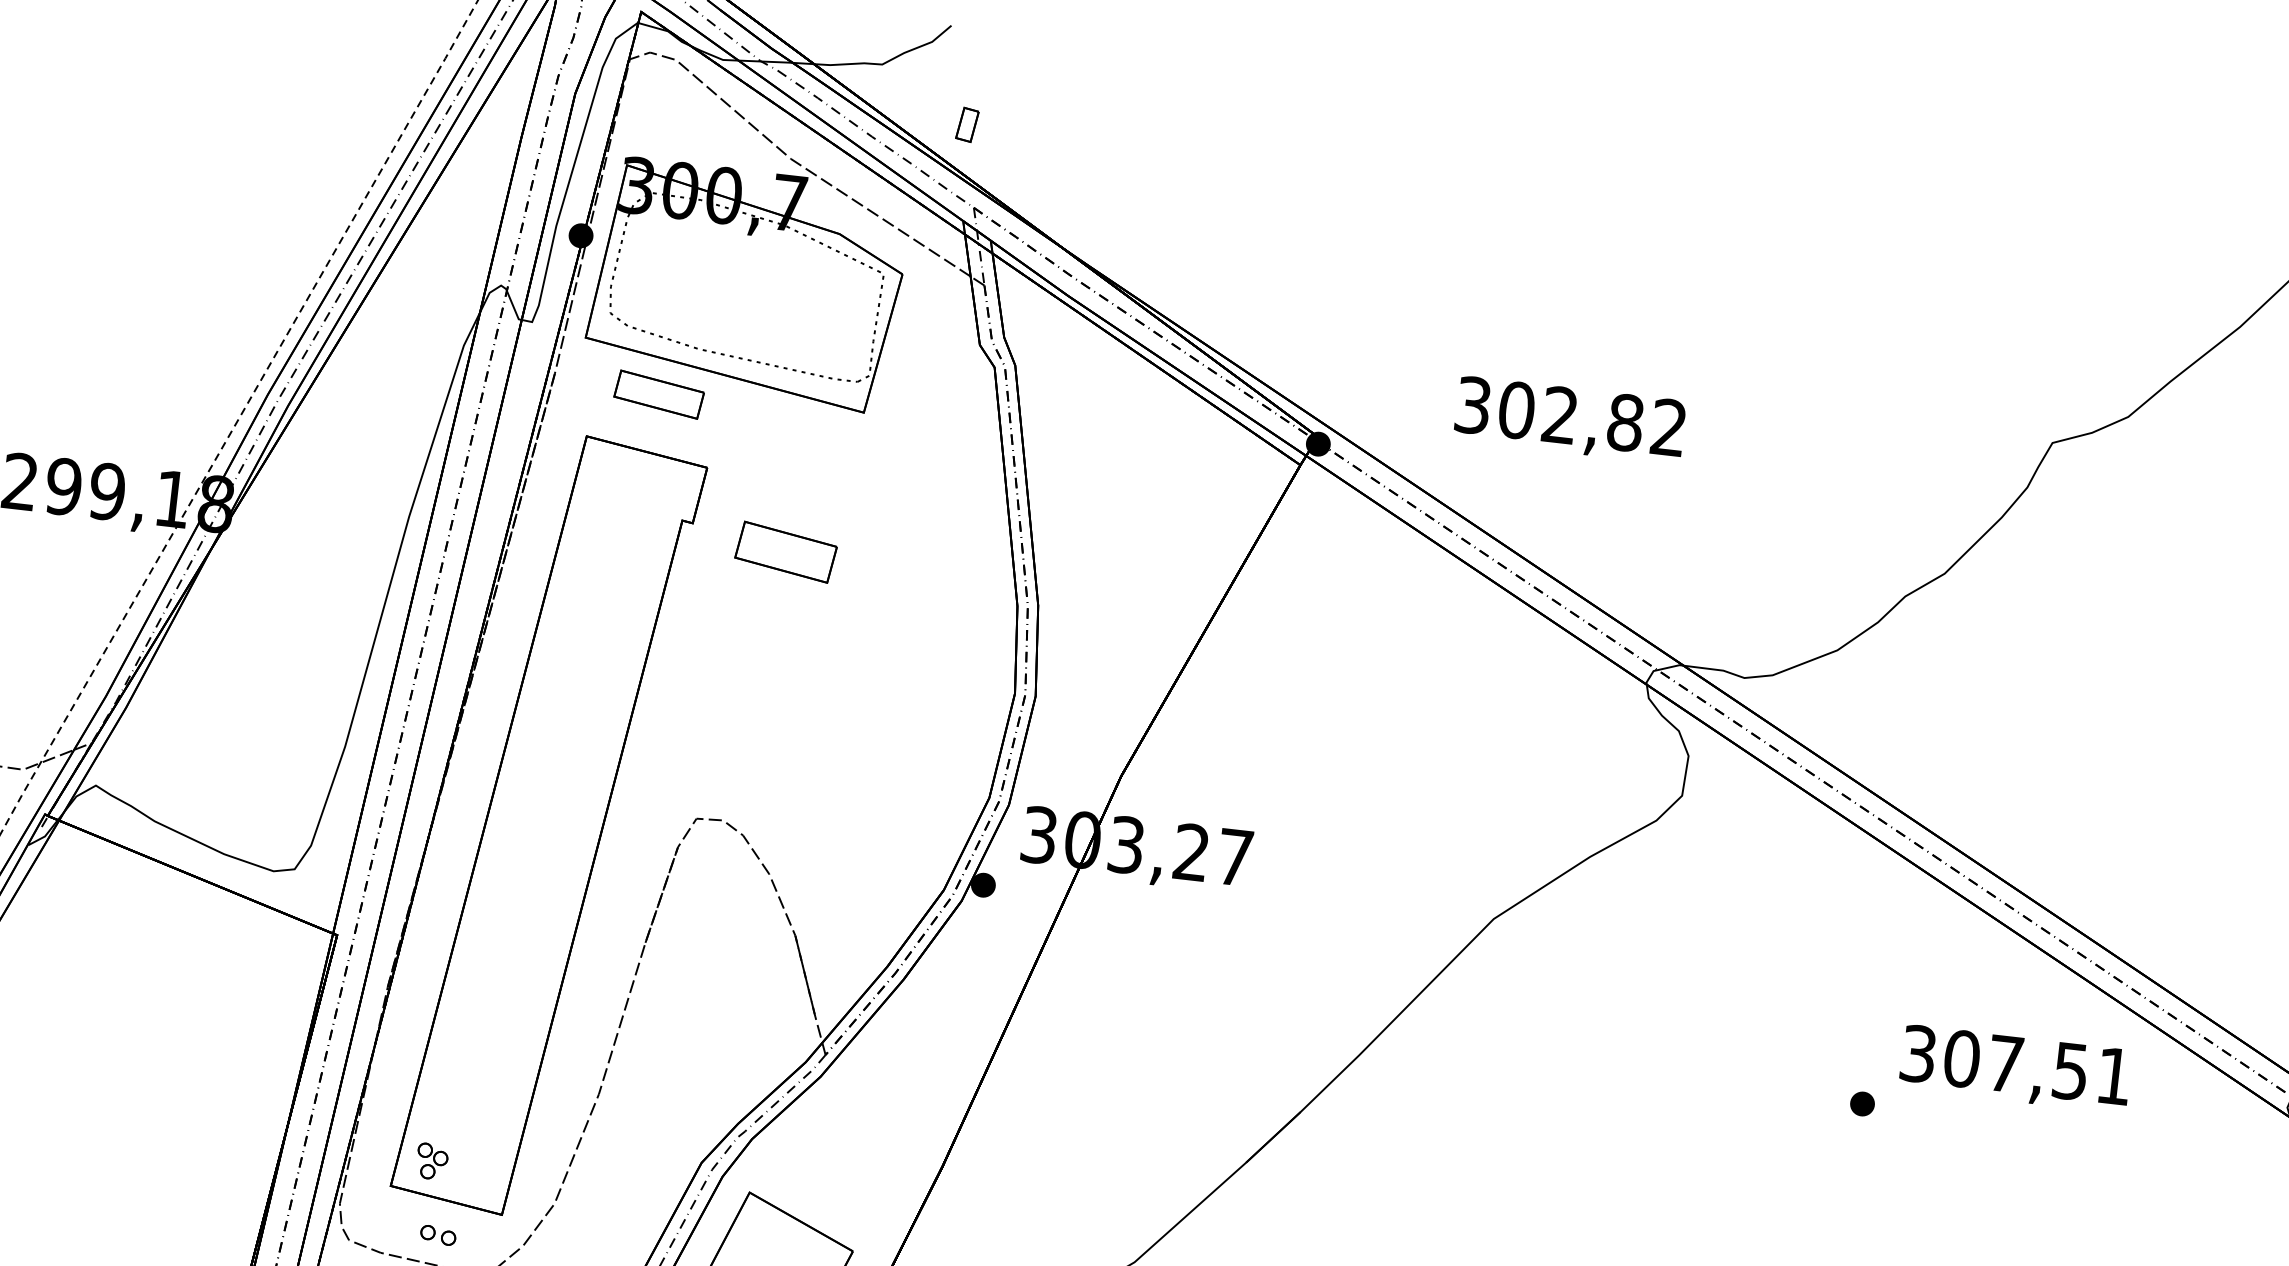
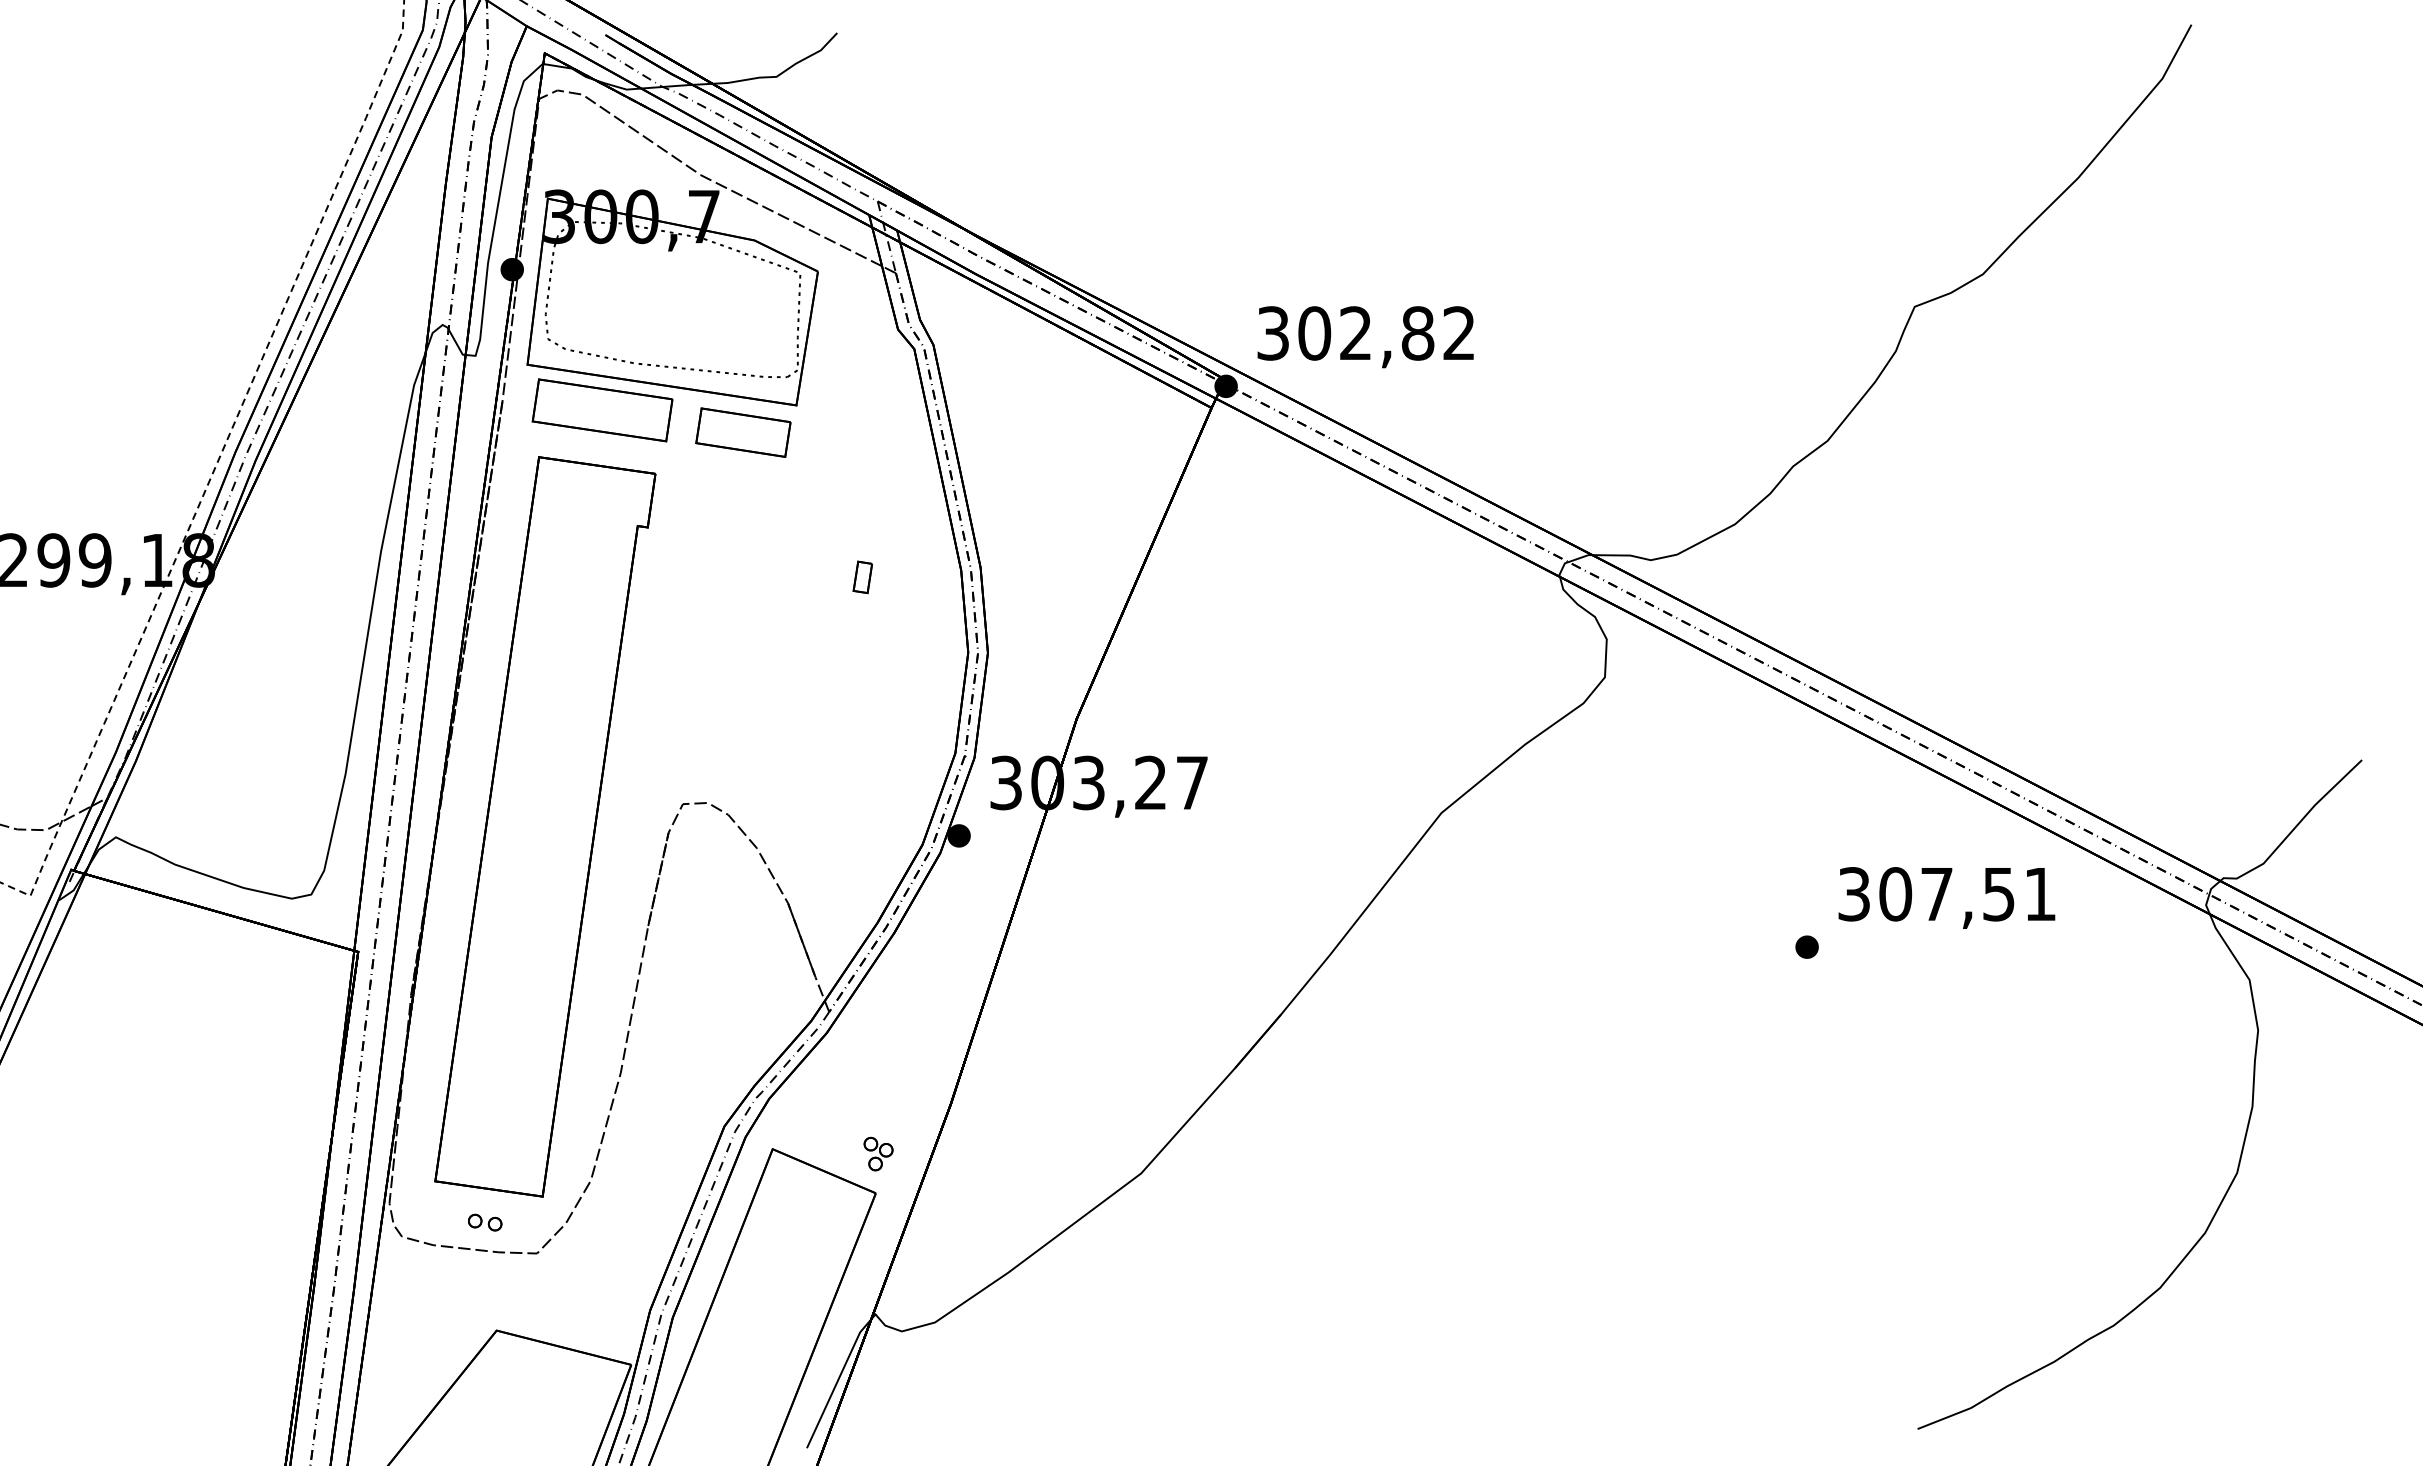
part: (967, 124) -> (862, 577), moved
part: (659, 394) -> (602, 410), size x1.67
text: (1569, 420) -> (1365, 337), moved
part: (786, 552) -> (743, 432), moved
part: (432, 1160) -> (878, 1153), moved

